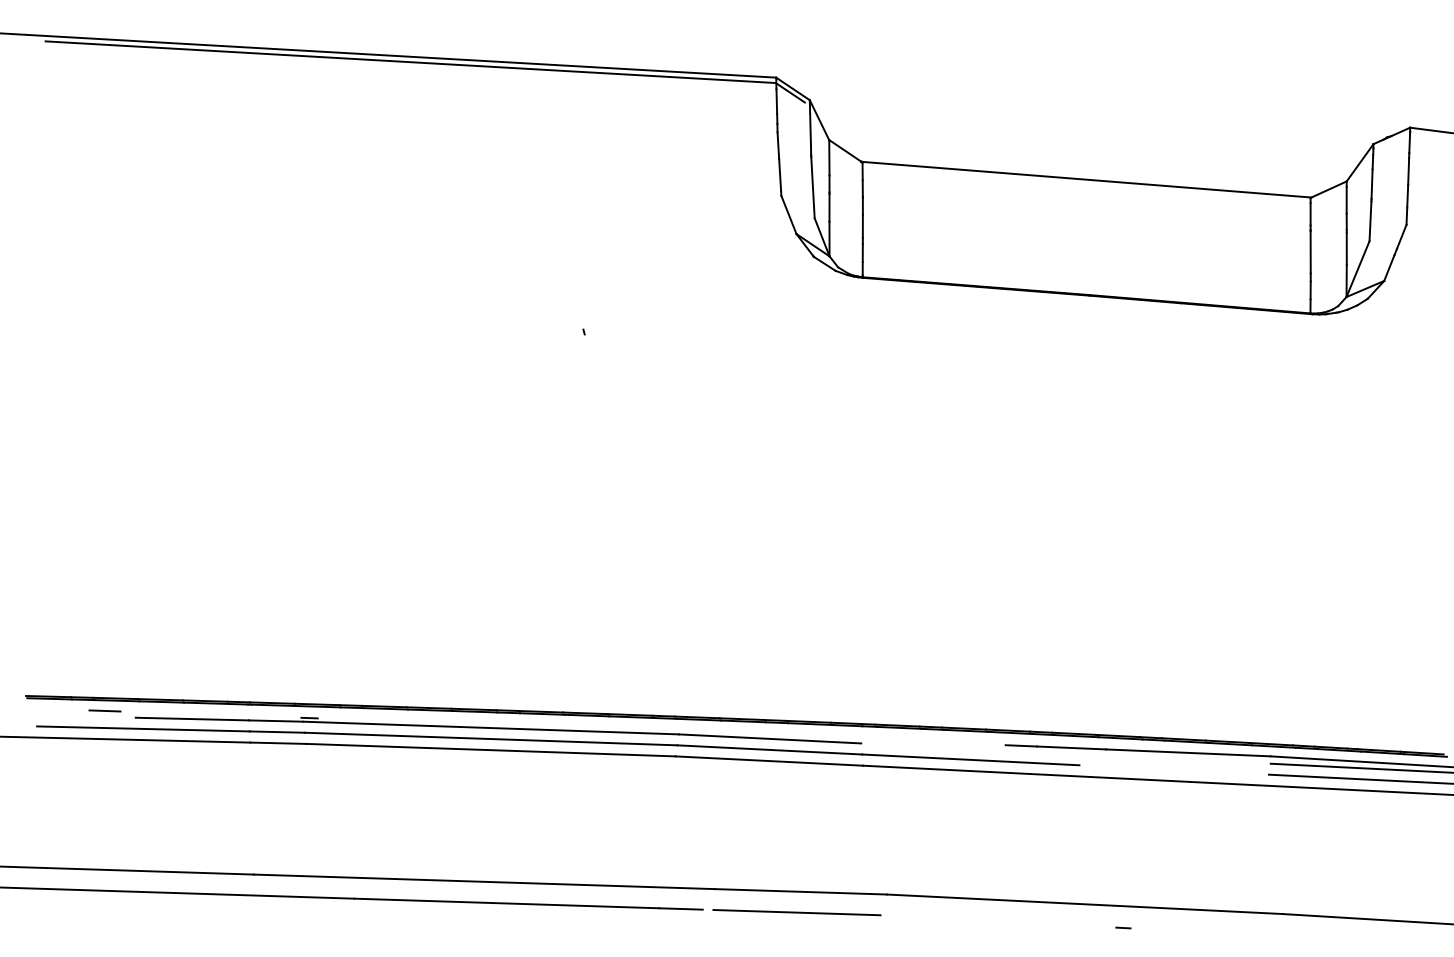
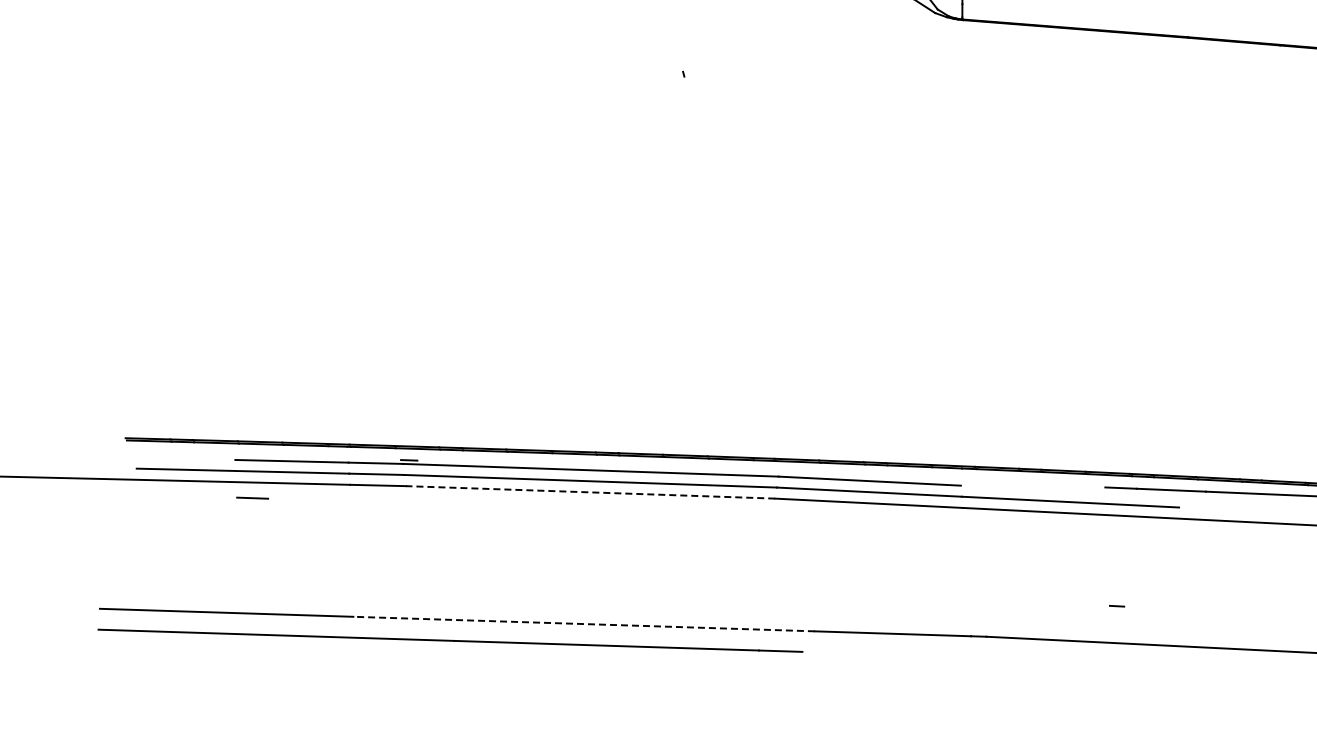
line: (104, 710) -> (252, 497), moved
line: (490, 750) -> (590, 492), solid -> dashed
line: (484, 881) -> (584, 623), solid -> dashed
line: (796, 912) -> (896, 654), removed
line: (1123, 927) -> (1117, 605), moved

